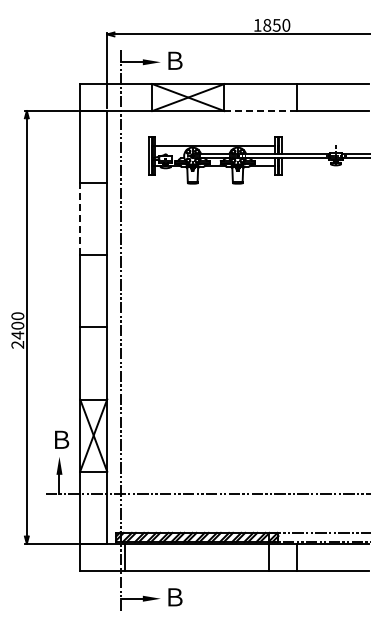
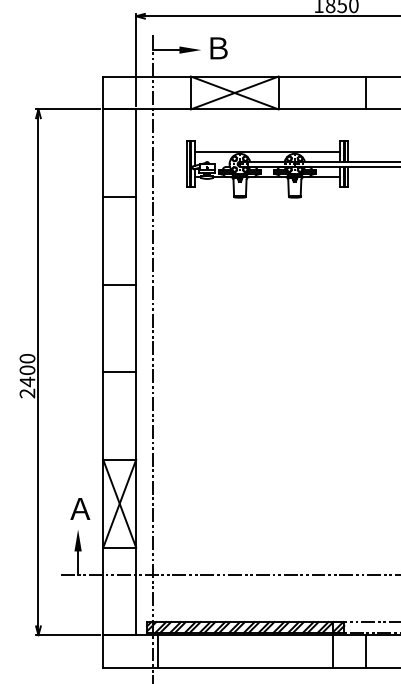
line: (259, 111) -> (321, 109), dashed -> solid
line: (80, 218) -> (103, 239), dashed -> solid
text: (61, 439) -> (80, 508), Ｂ -> Ａ

